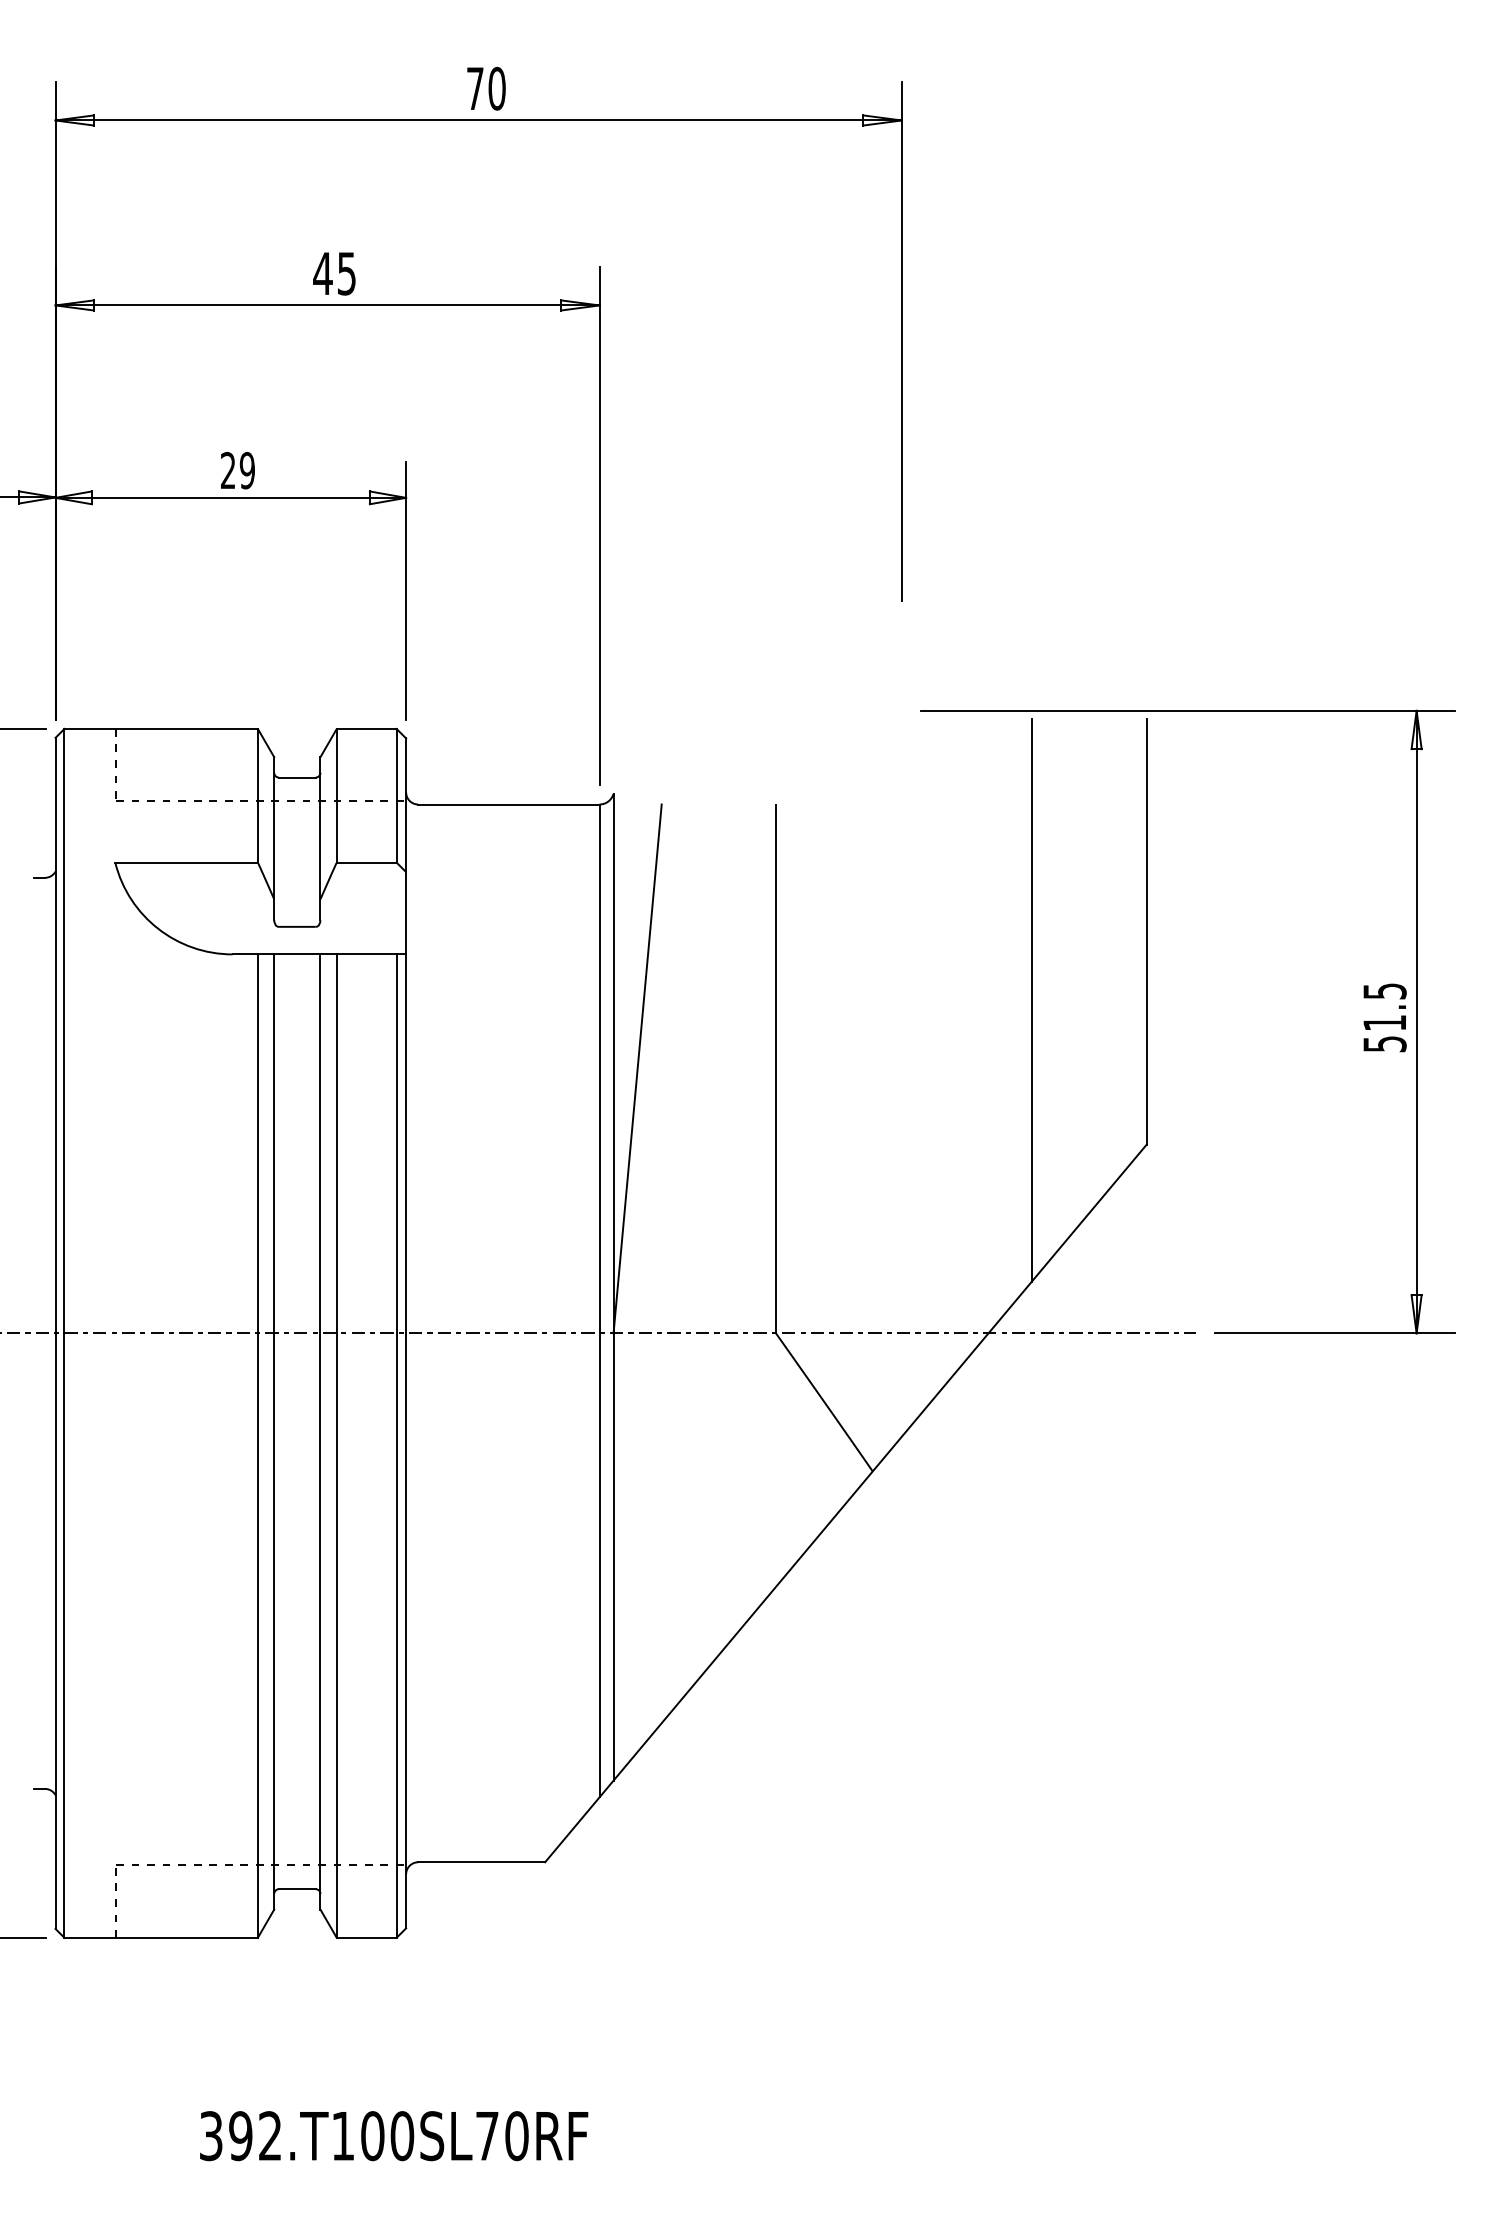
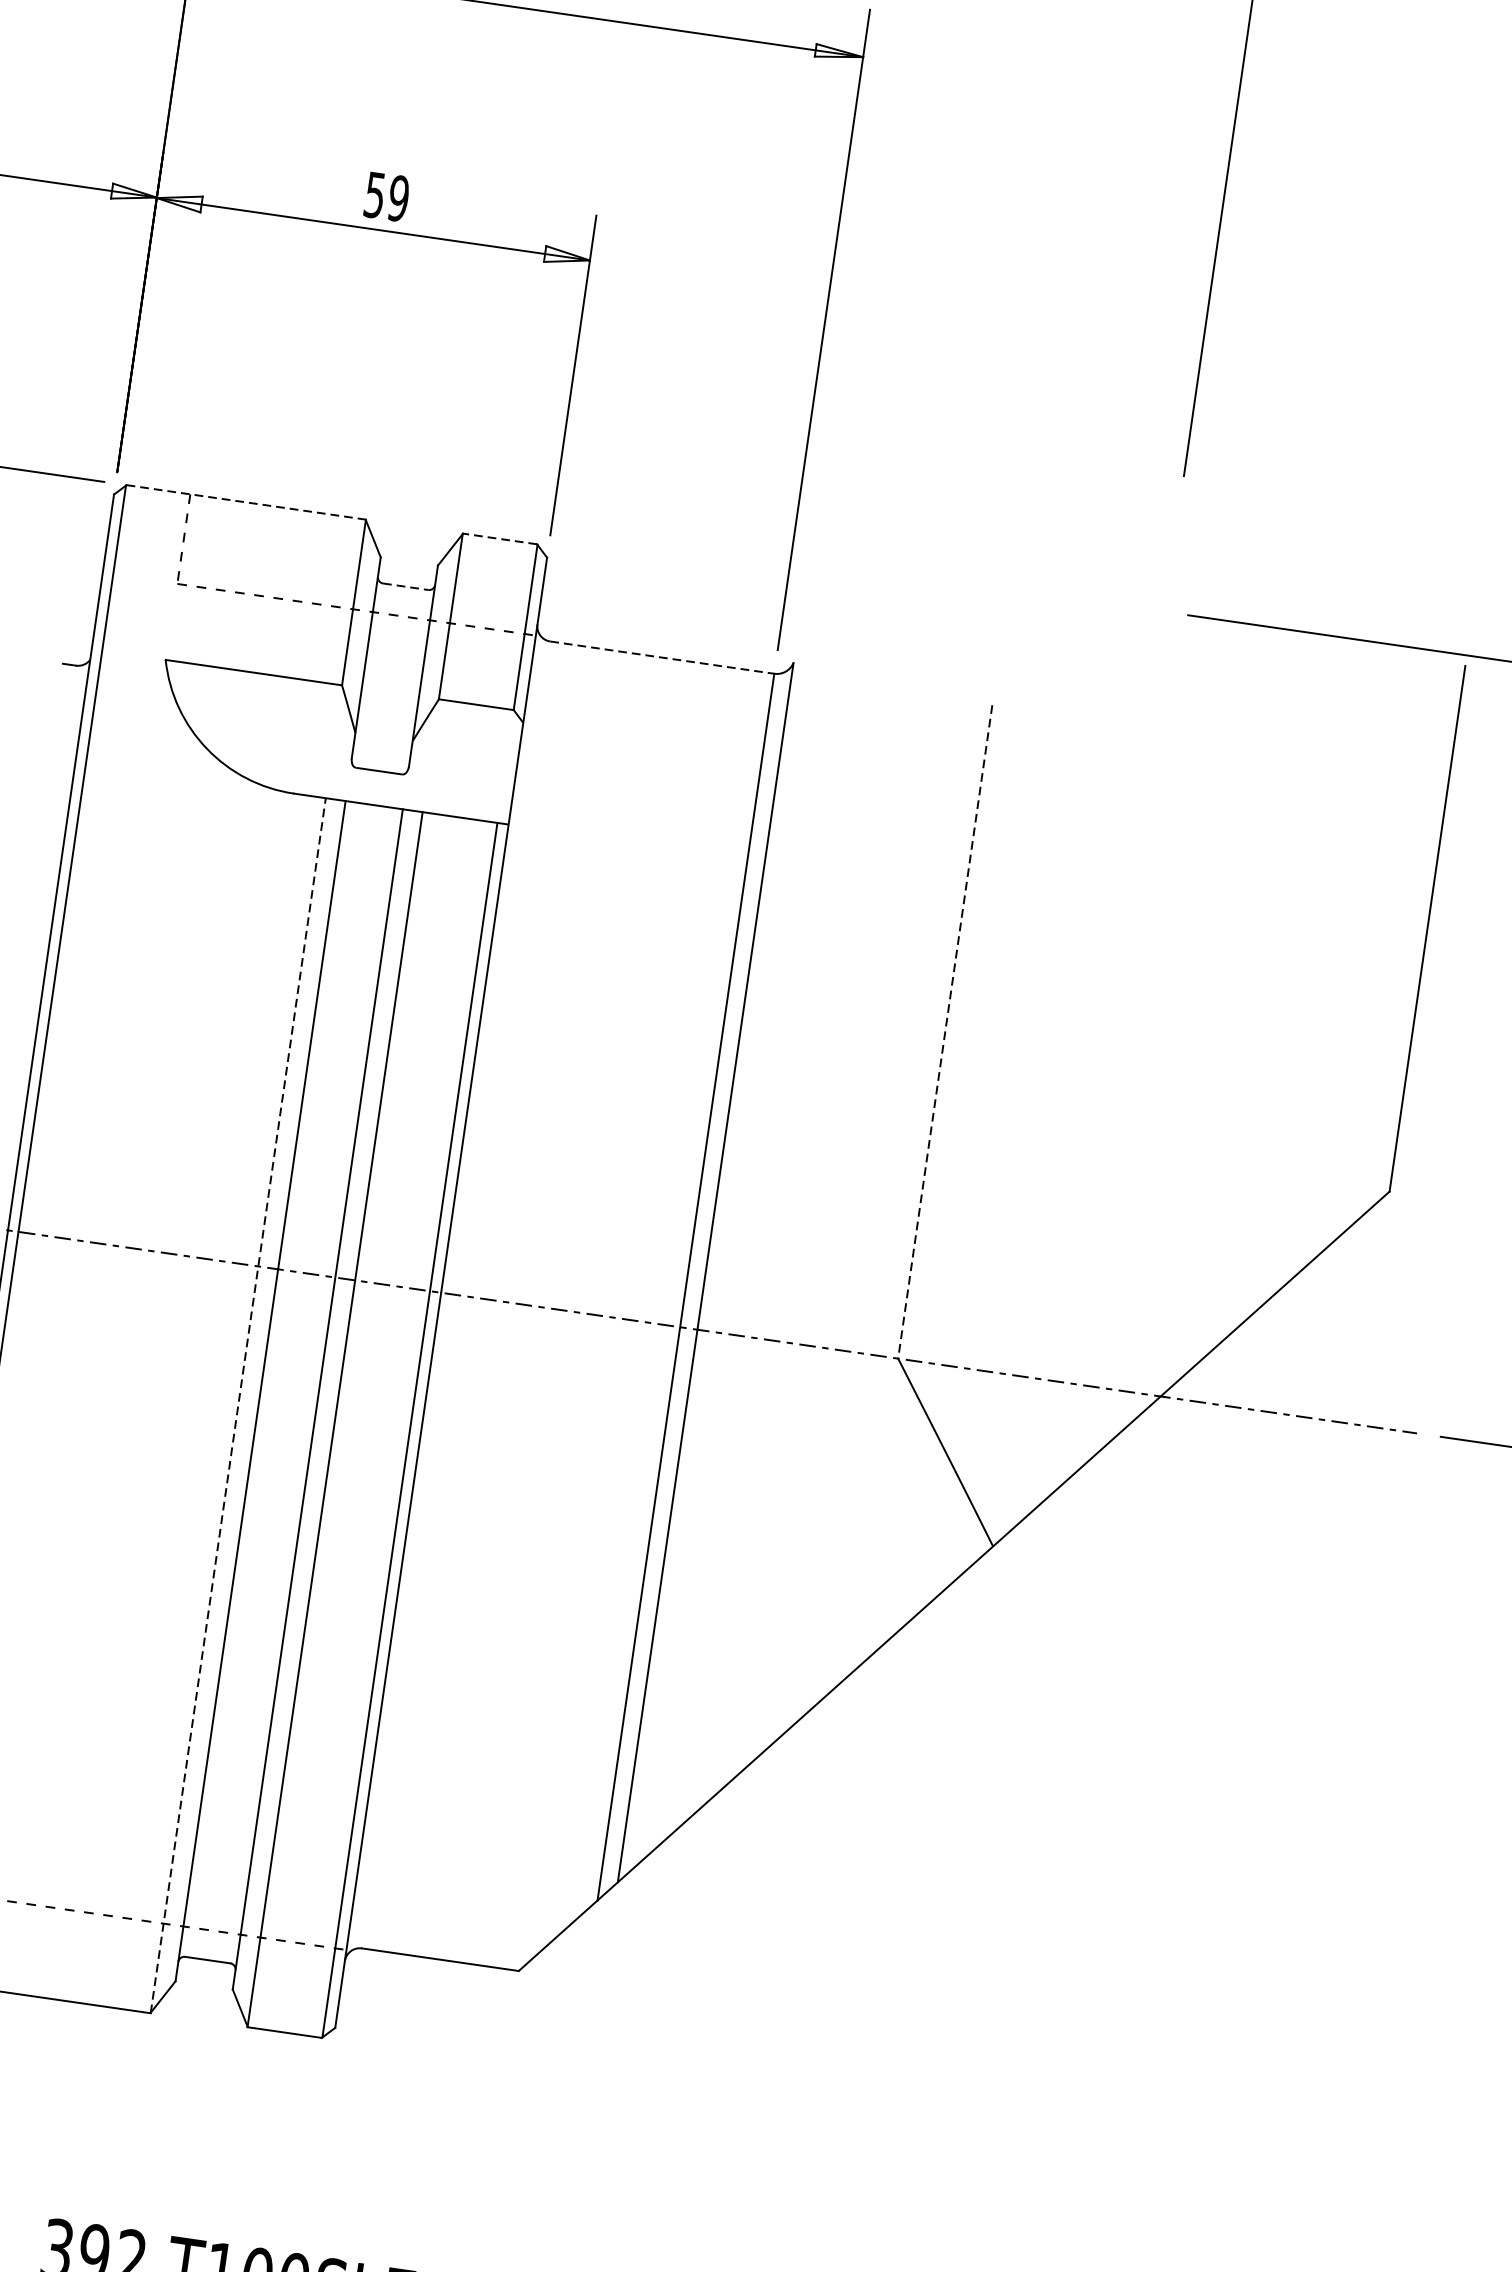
text: (228, 470) -> (375, 195), 29 -> 59
line: (161, 728) -> (246, 501), solid -> dashed
line: (366, 728) -> (499, 538), solid -> dashed
line: (297, 777) -> (405, 586), solid -> dashed
line: (508, 804) -> (661, 657), solid -> dashed
line: (1031, 1000) -> (1273, 992), removed
line: (637, 1068) -> (774, 1006), removed
line: (776, 1069) -> (945, 1032), solid -> dashed
line: (258, 1446) -> (238, 1406), solid -> dashed

